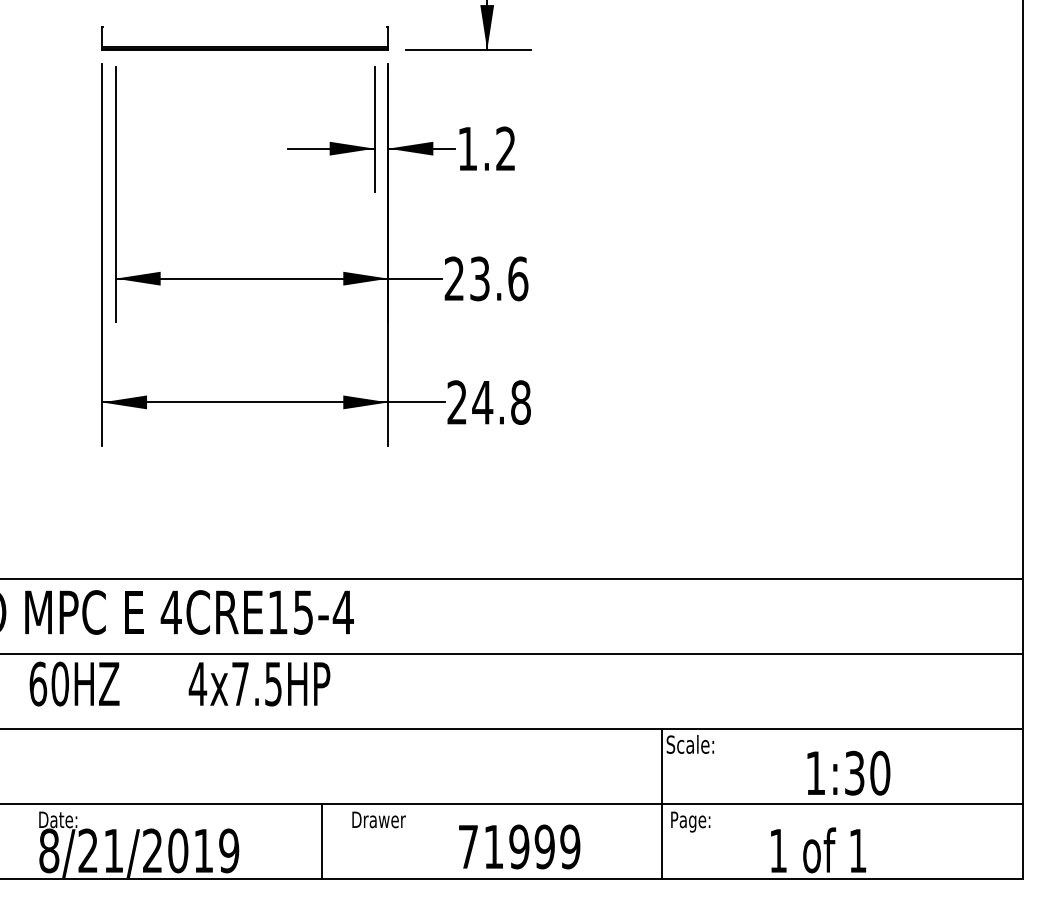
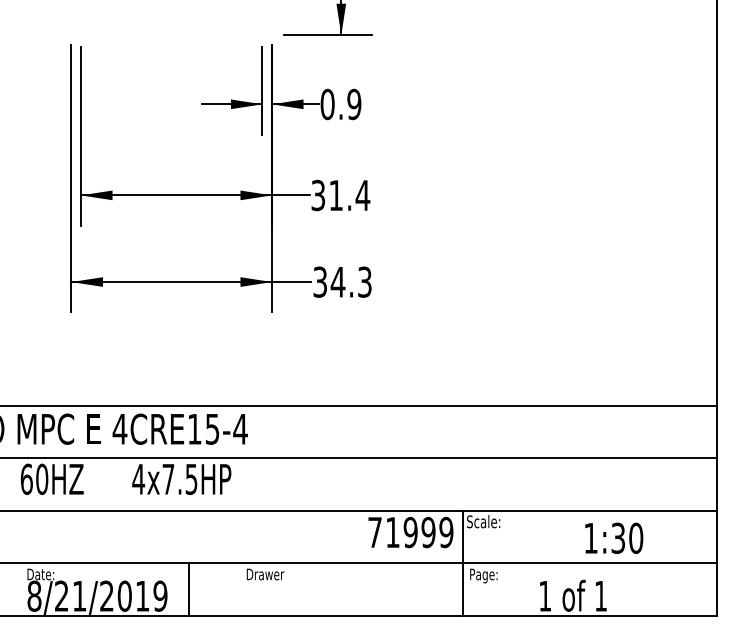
part: (244, 46) -> (171, 32), removed
text: (486, 148) -> (340, 104), 1.2 -> 0.9
text: (486, 278) -> (340, 195), 23.6 -> 31.4
text: (488, 402) -> (342, 282), 24.8 -> 34.3
text: (848, 772) -> (613, 537), moved
line: (322, 841) -> (188, 589), moved
text: (519, 846) -> (410, 532), moved

